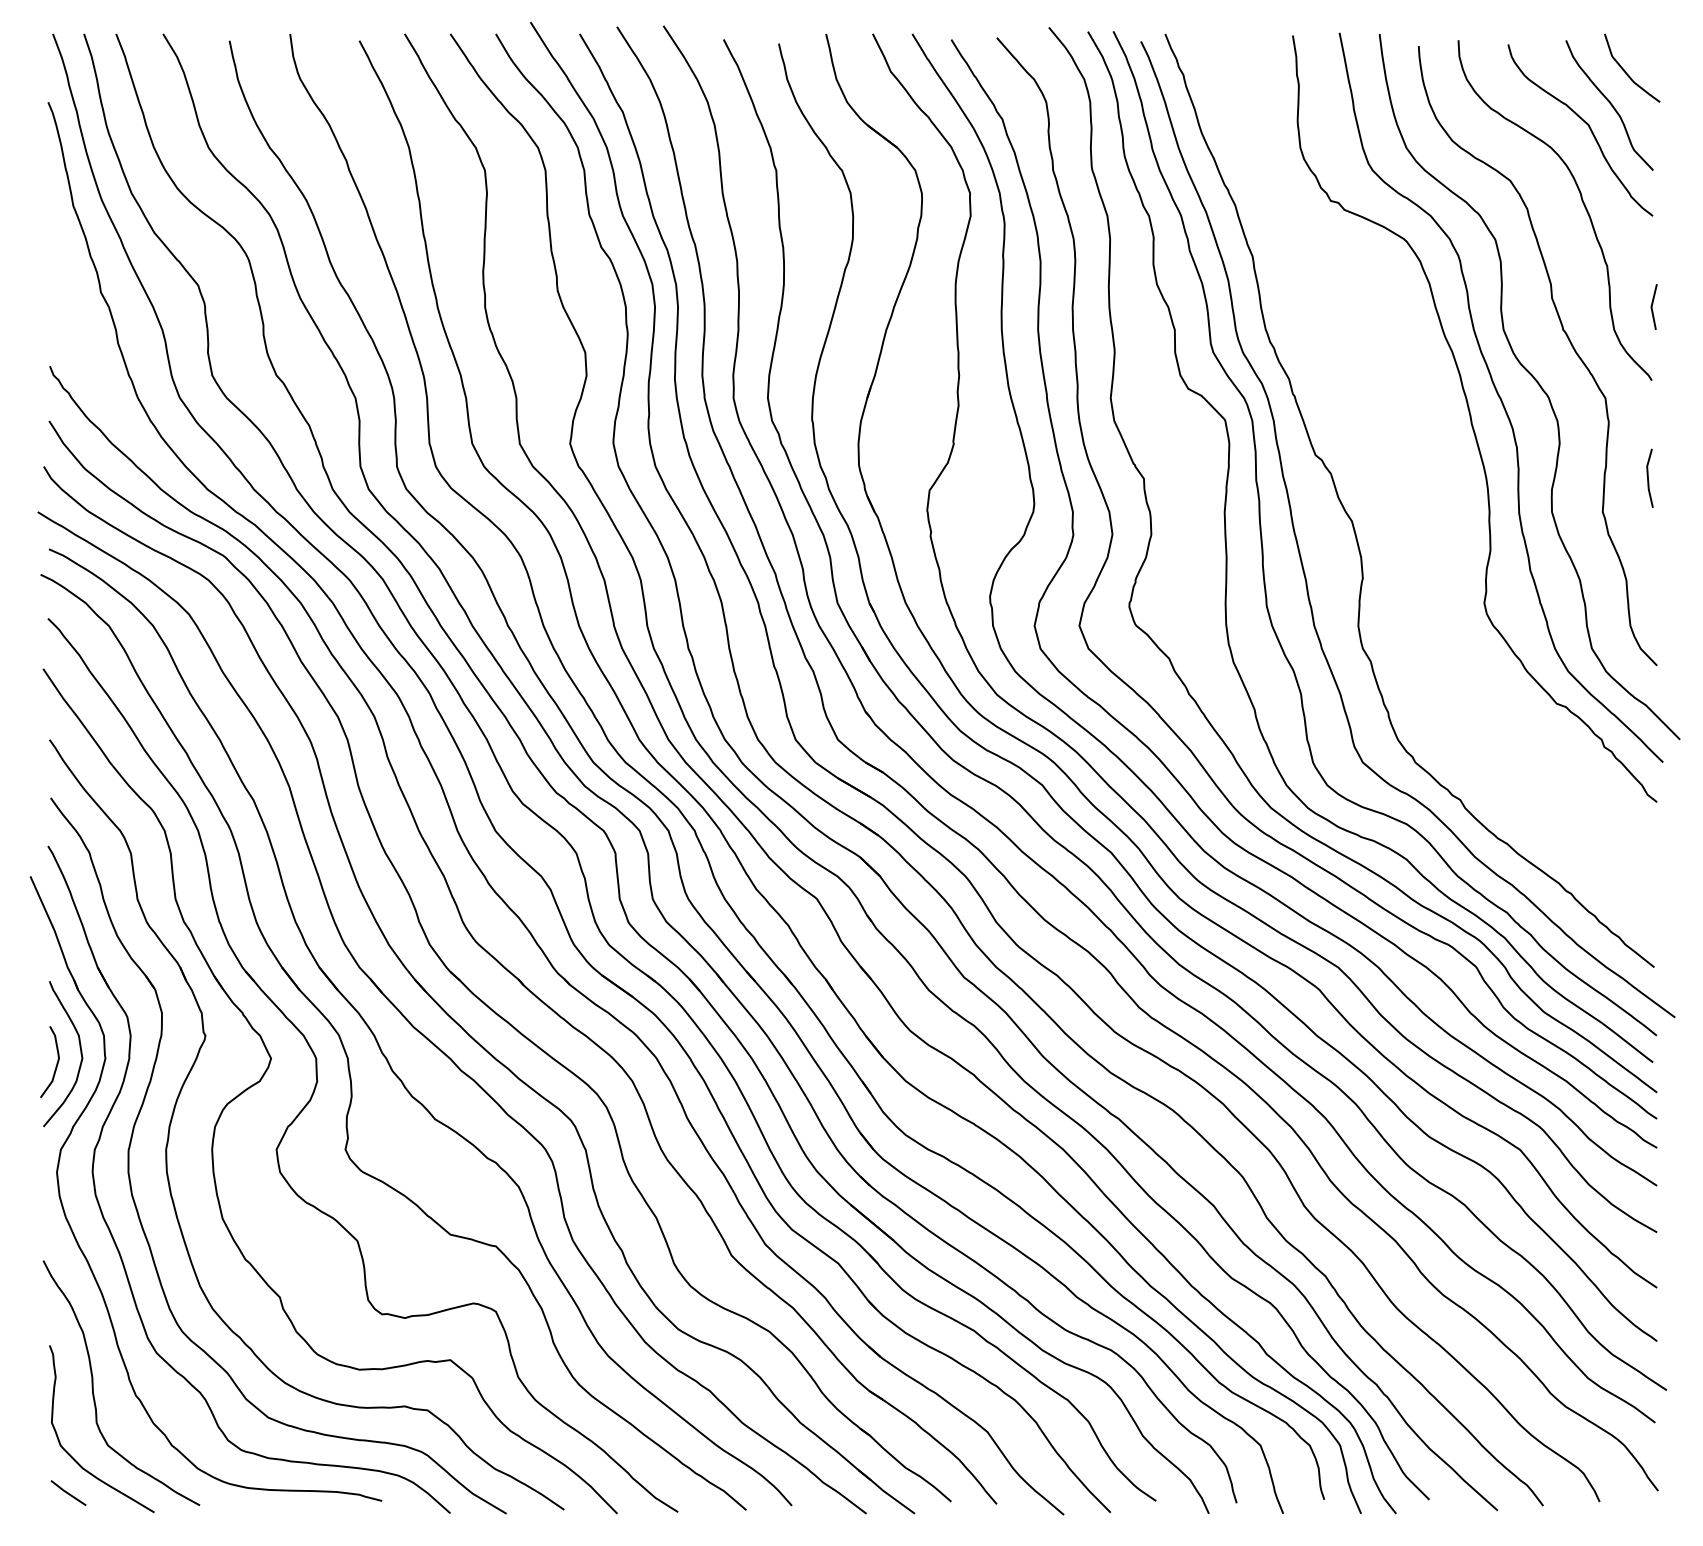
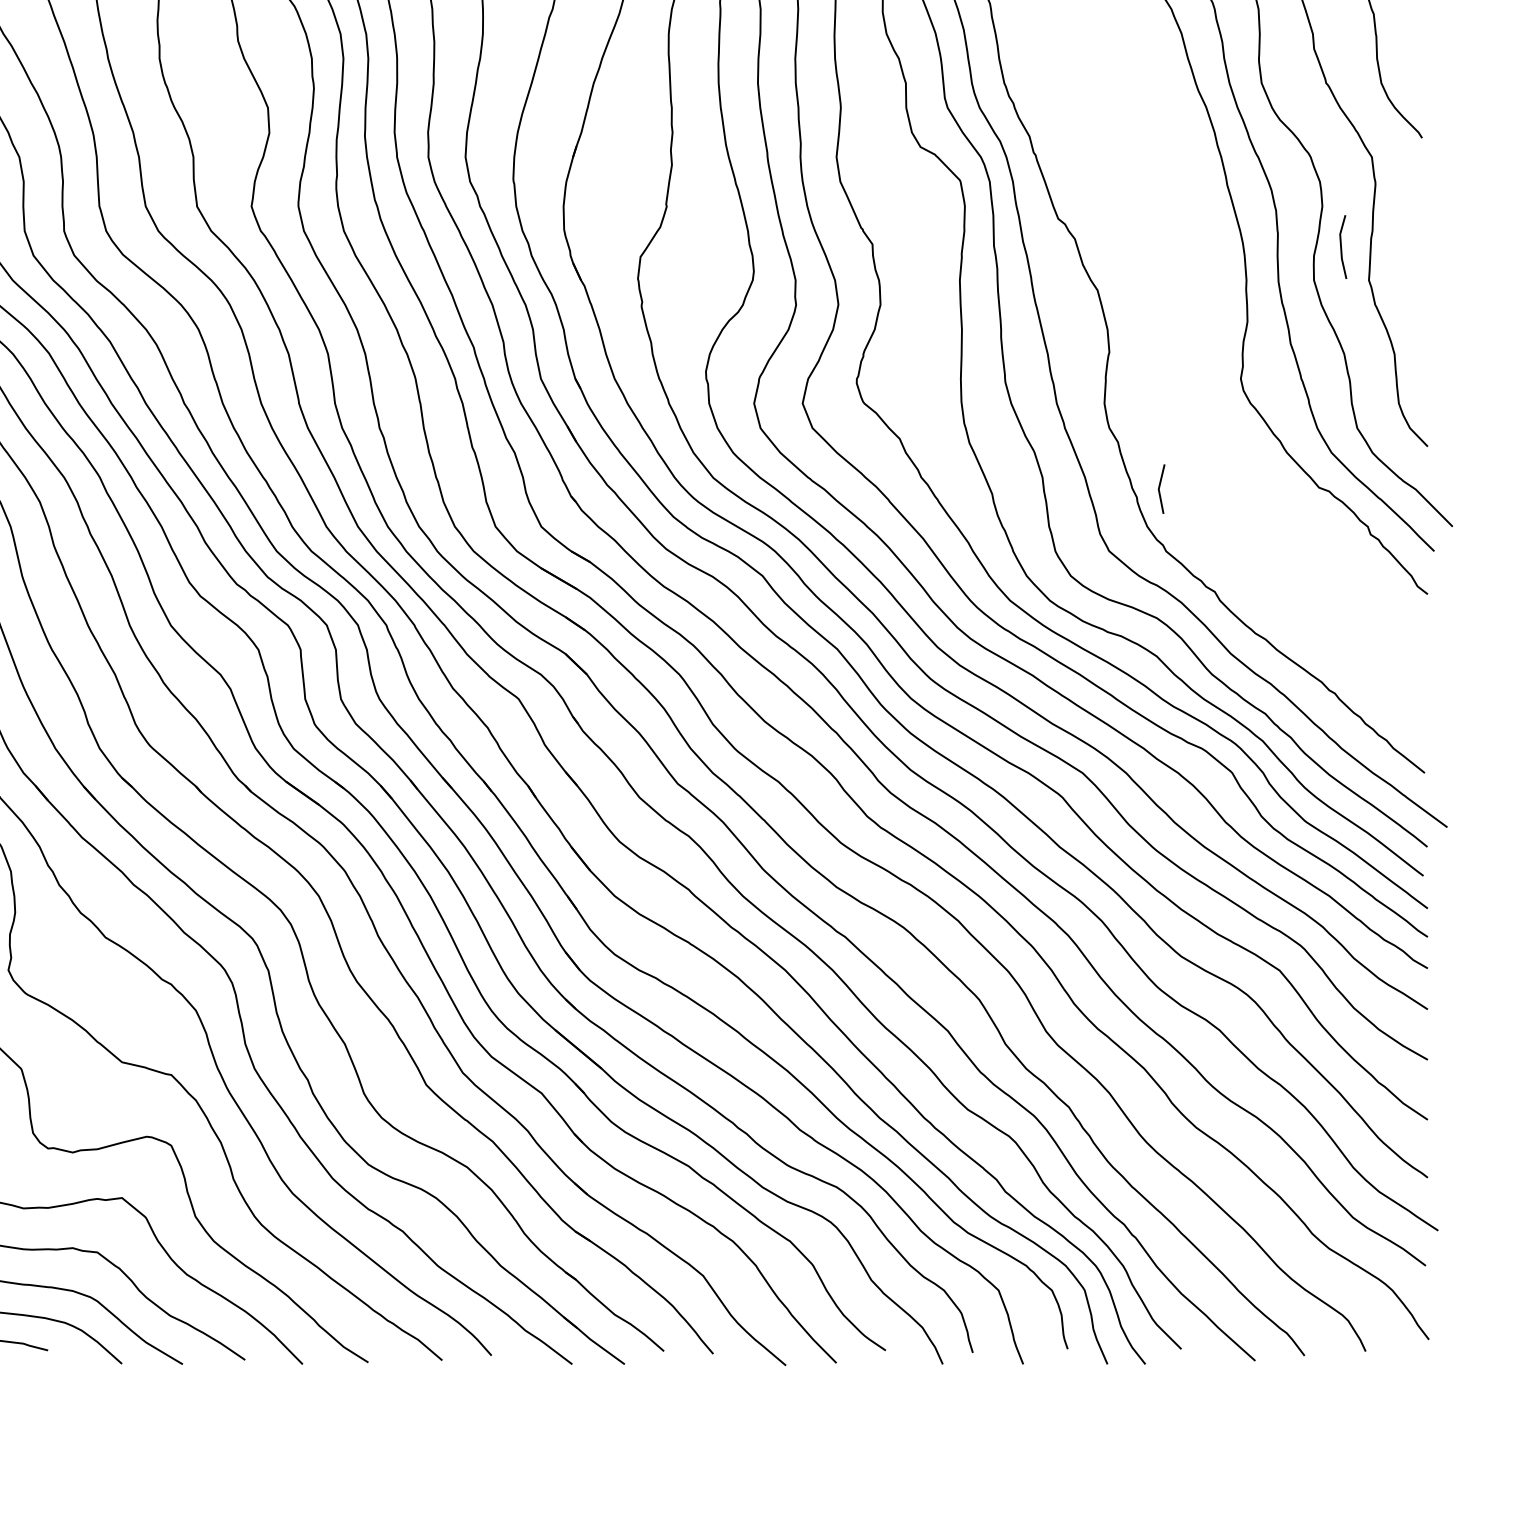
line: (1652, 306) -> (1159, 488), moved
line: (1648, 477) -> (1341, 246), moved

